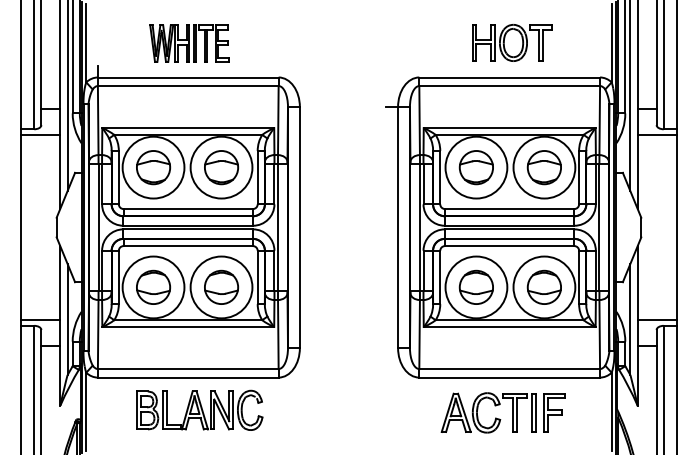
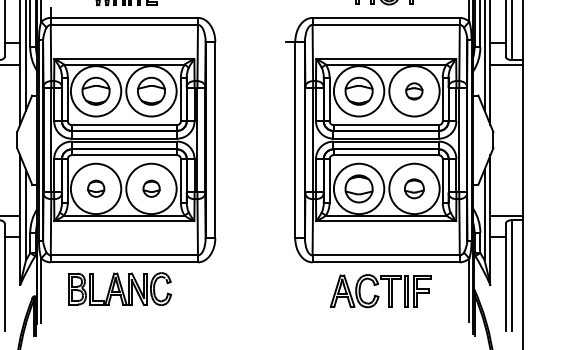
part: (543, 167) -> (413, 91), size x0.6
part: (153, 286) -> (96, 188), size x0.6
part: (221, 286) -> (151, 188), size x0.6
part: (543, 286) -> (413, 188), size x0.7
part: (199, 409) -> (119, 288), moved

